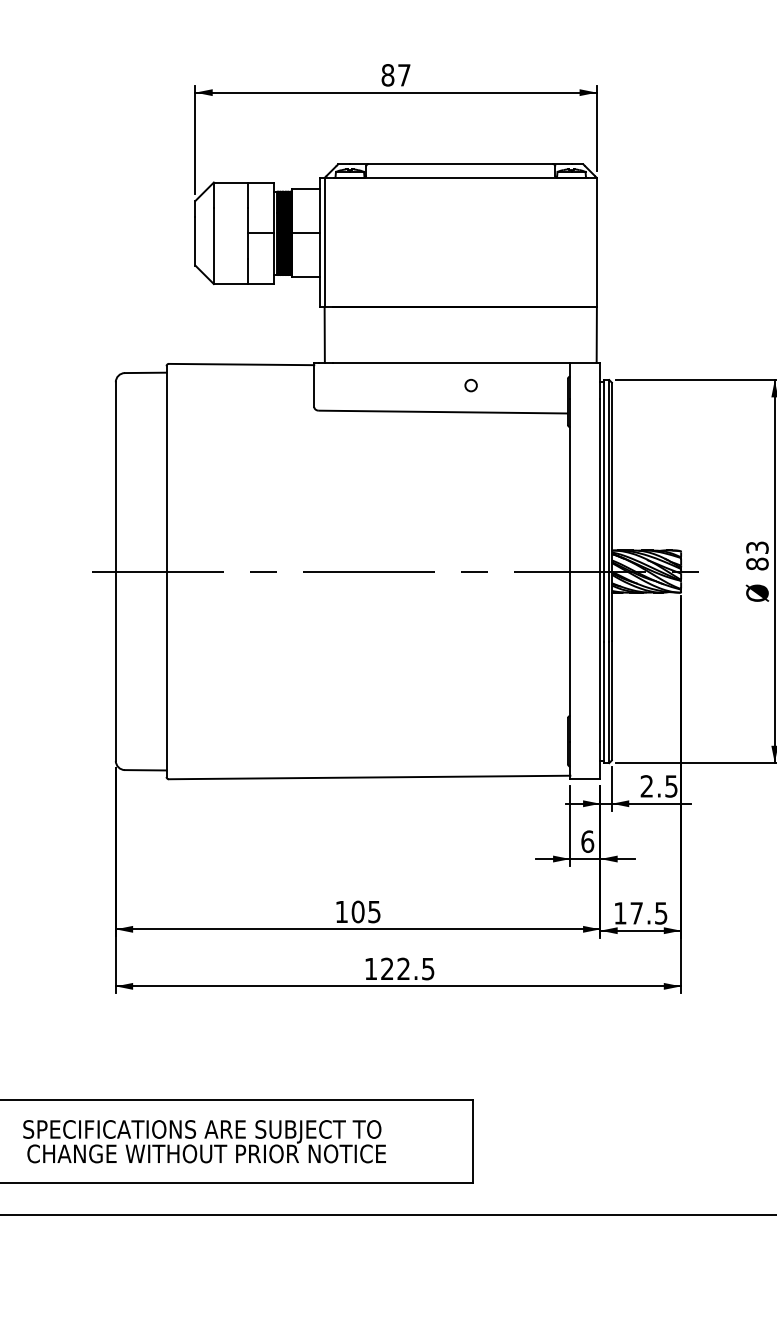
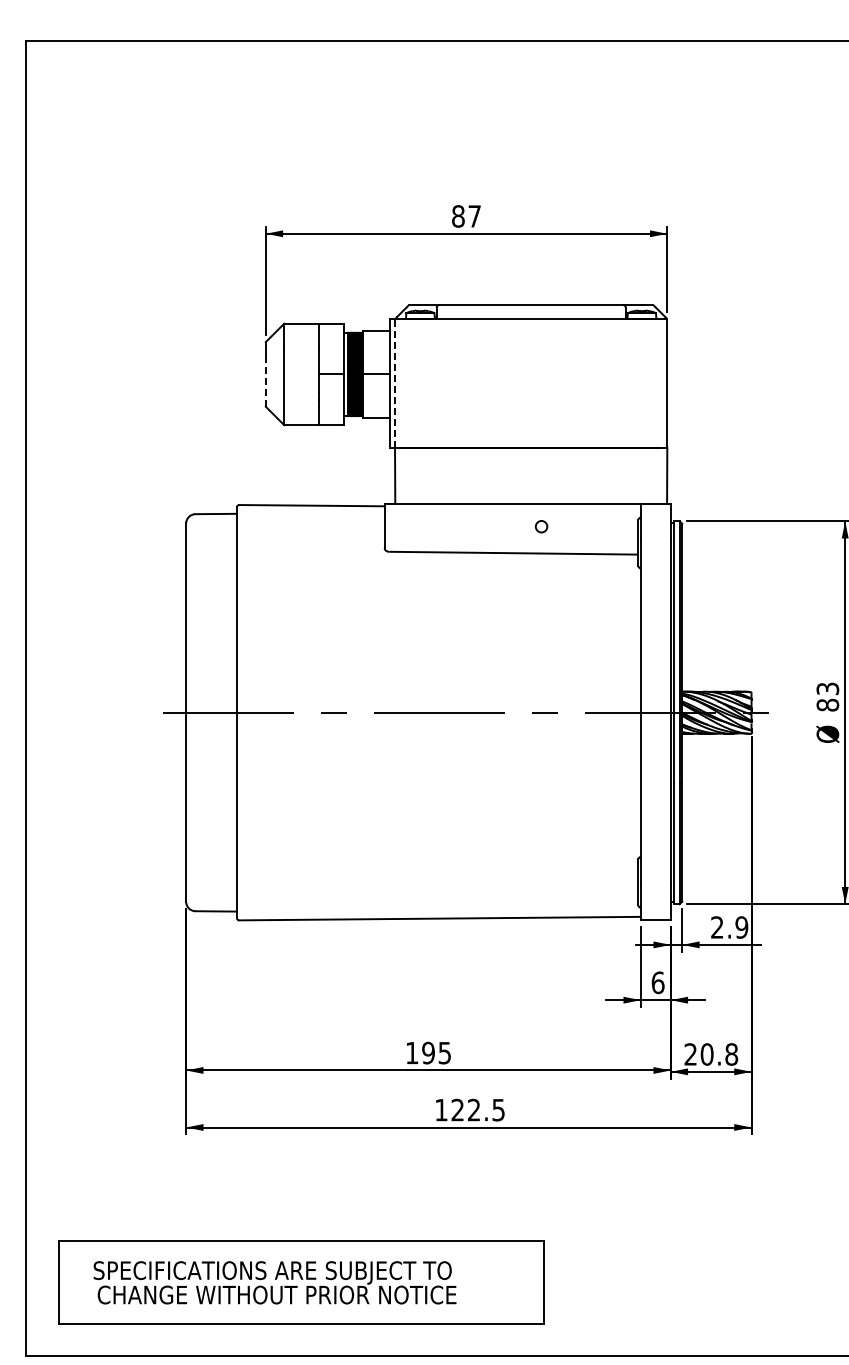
line: (195, 241) -> (265, 382), solid -> dashed
line: (325, 242) -> (395, 383), solid -> dashed
text: (671, 786) -> (741, 927), 2.5 -> 2.9
text: (358, 912) -> (428, 1053), 105 -> 195
text: (641, 913) -> (711, 1054), 17.5 -> 20.8

